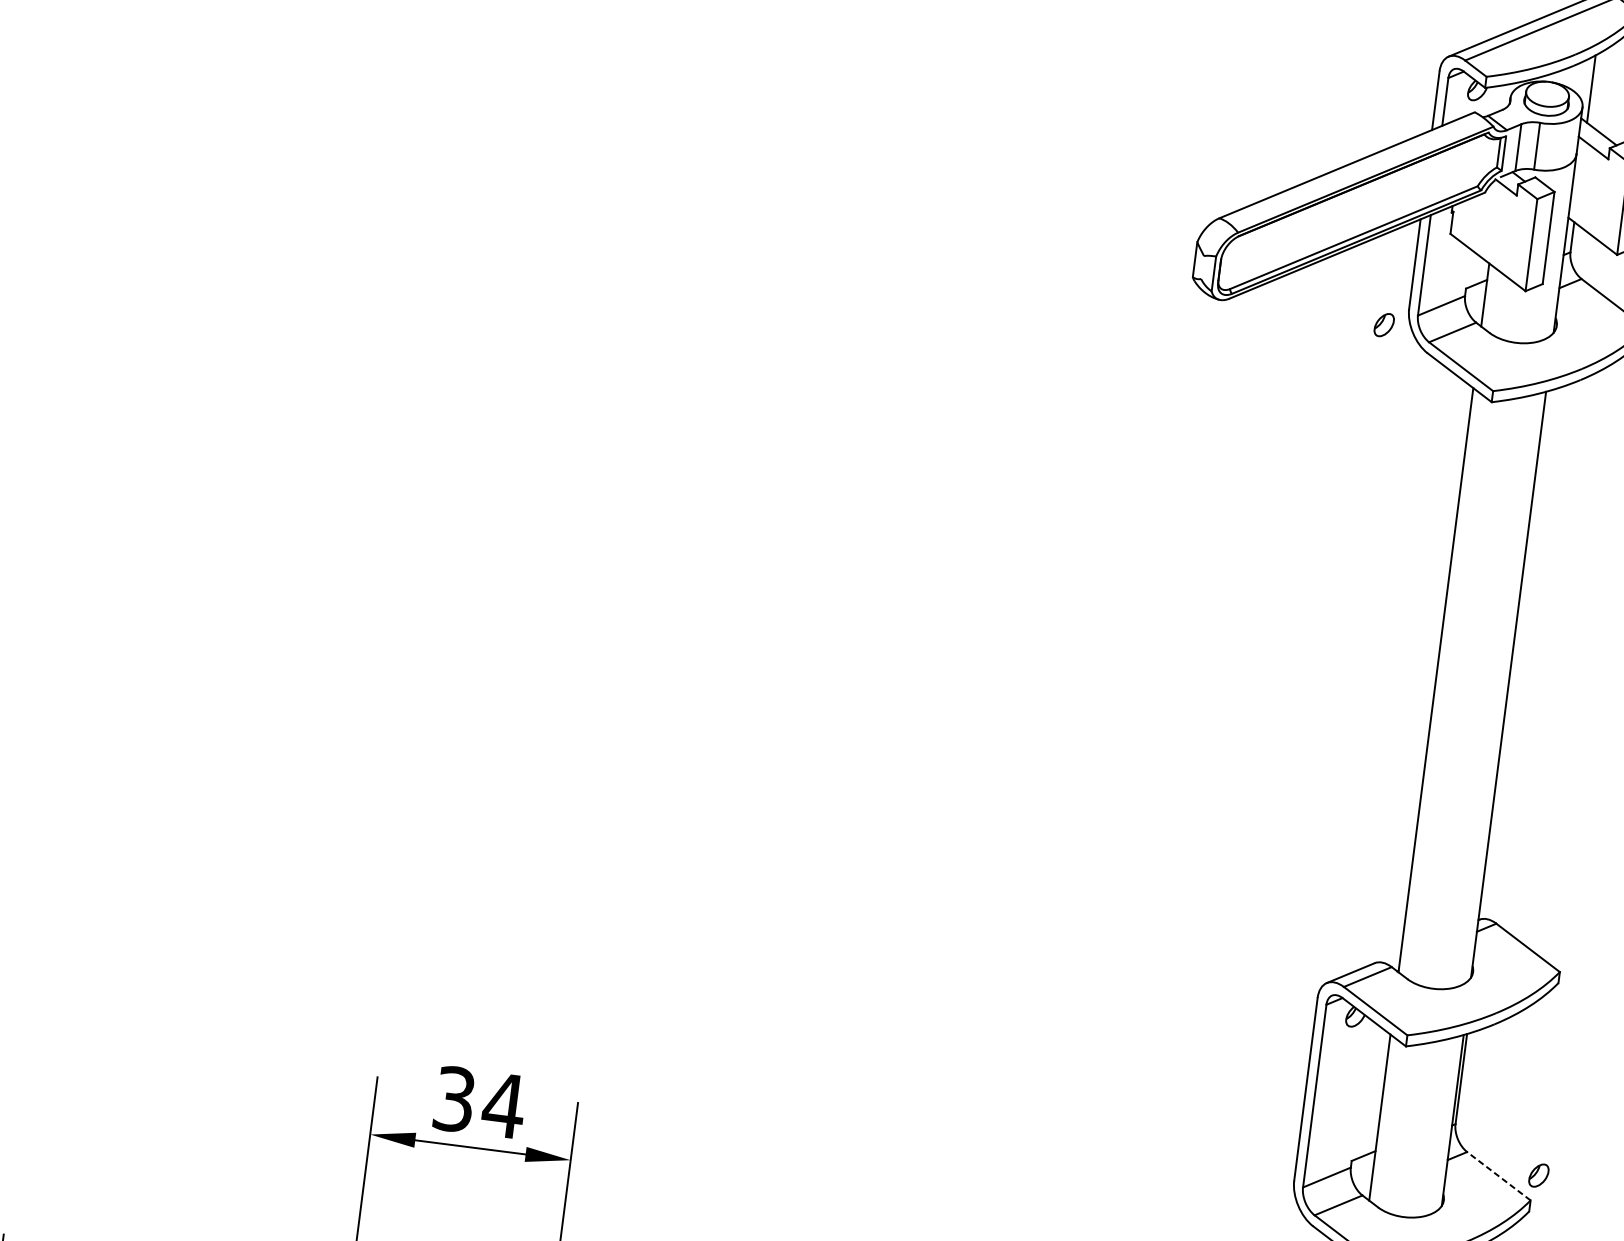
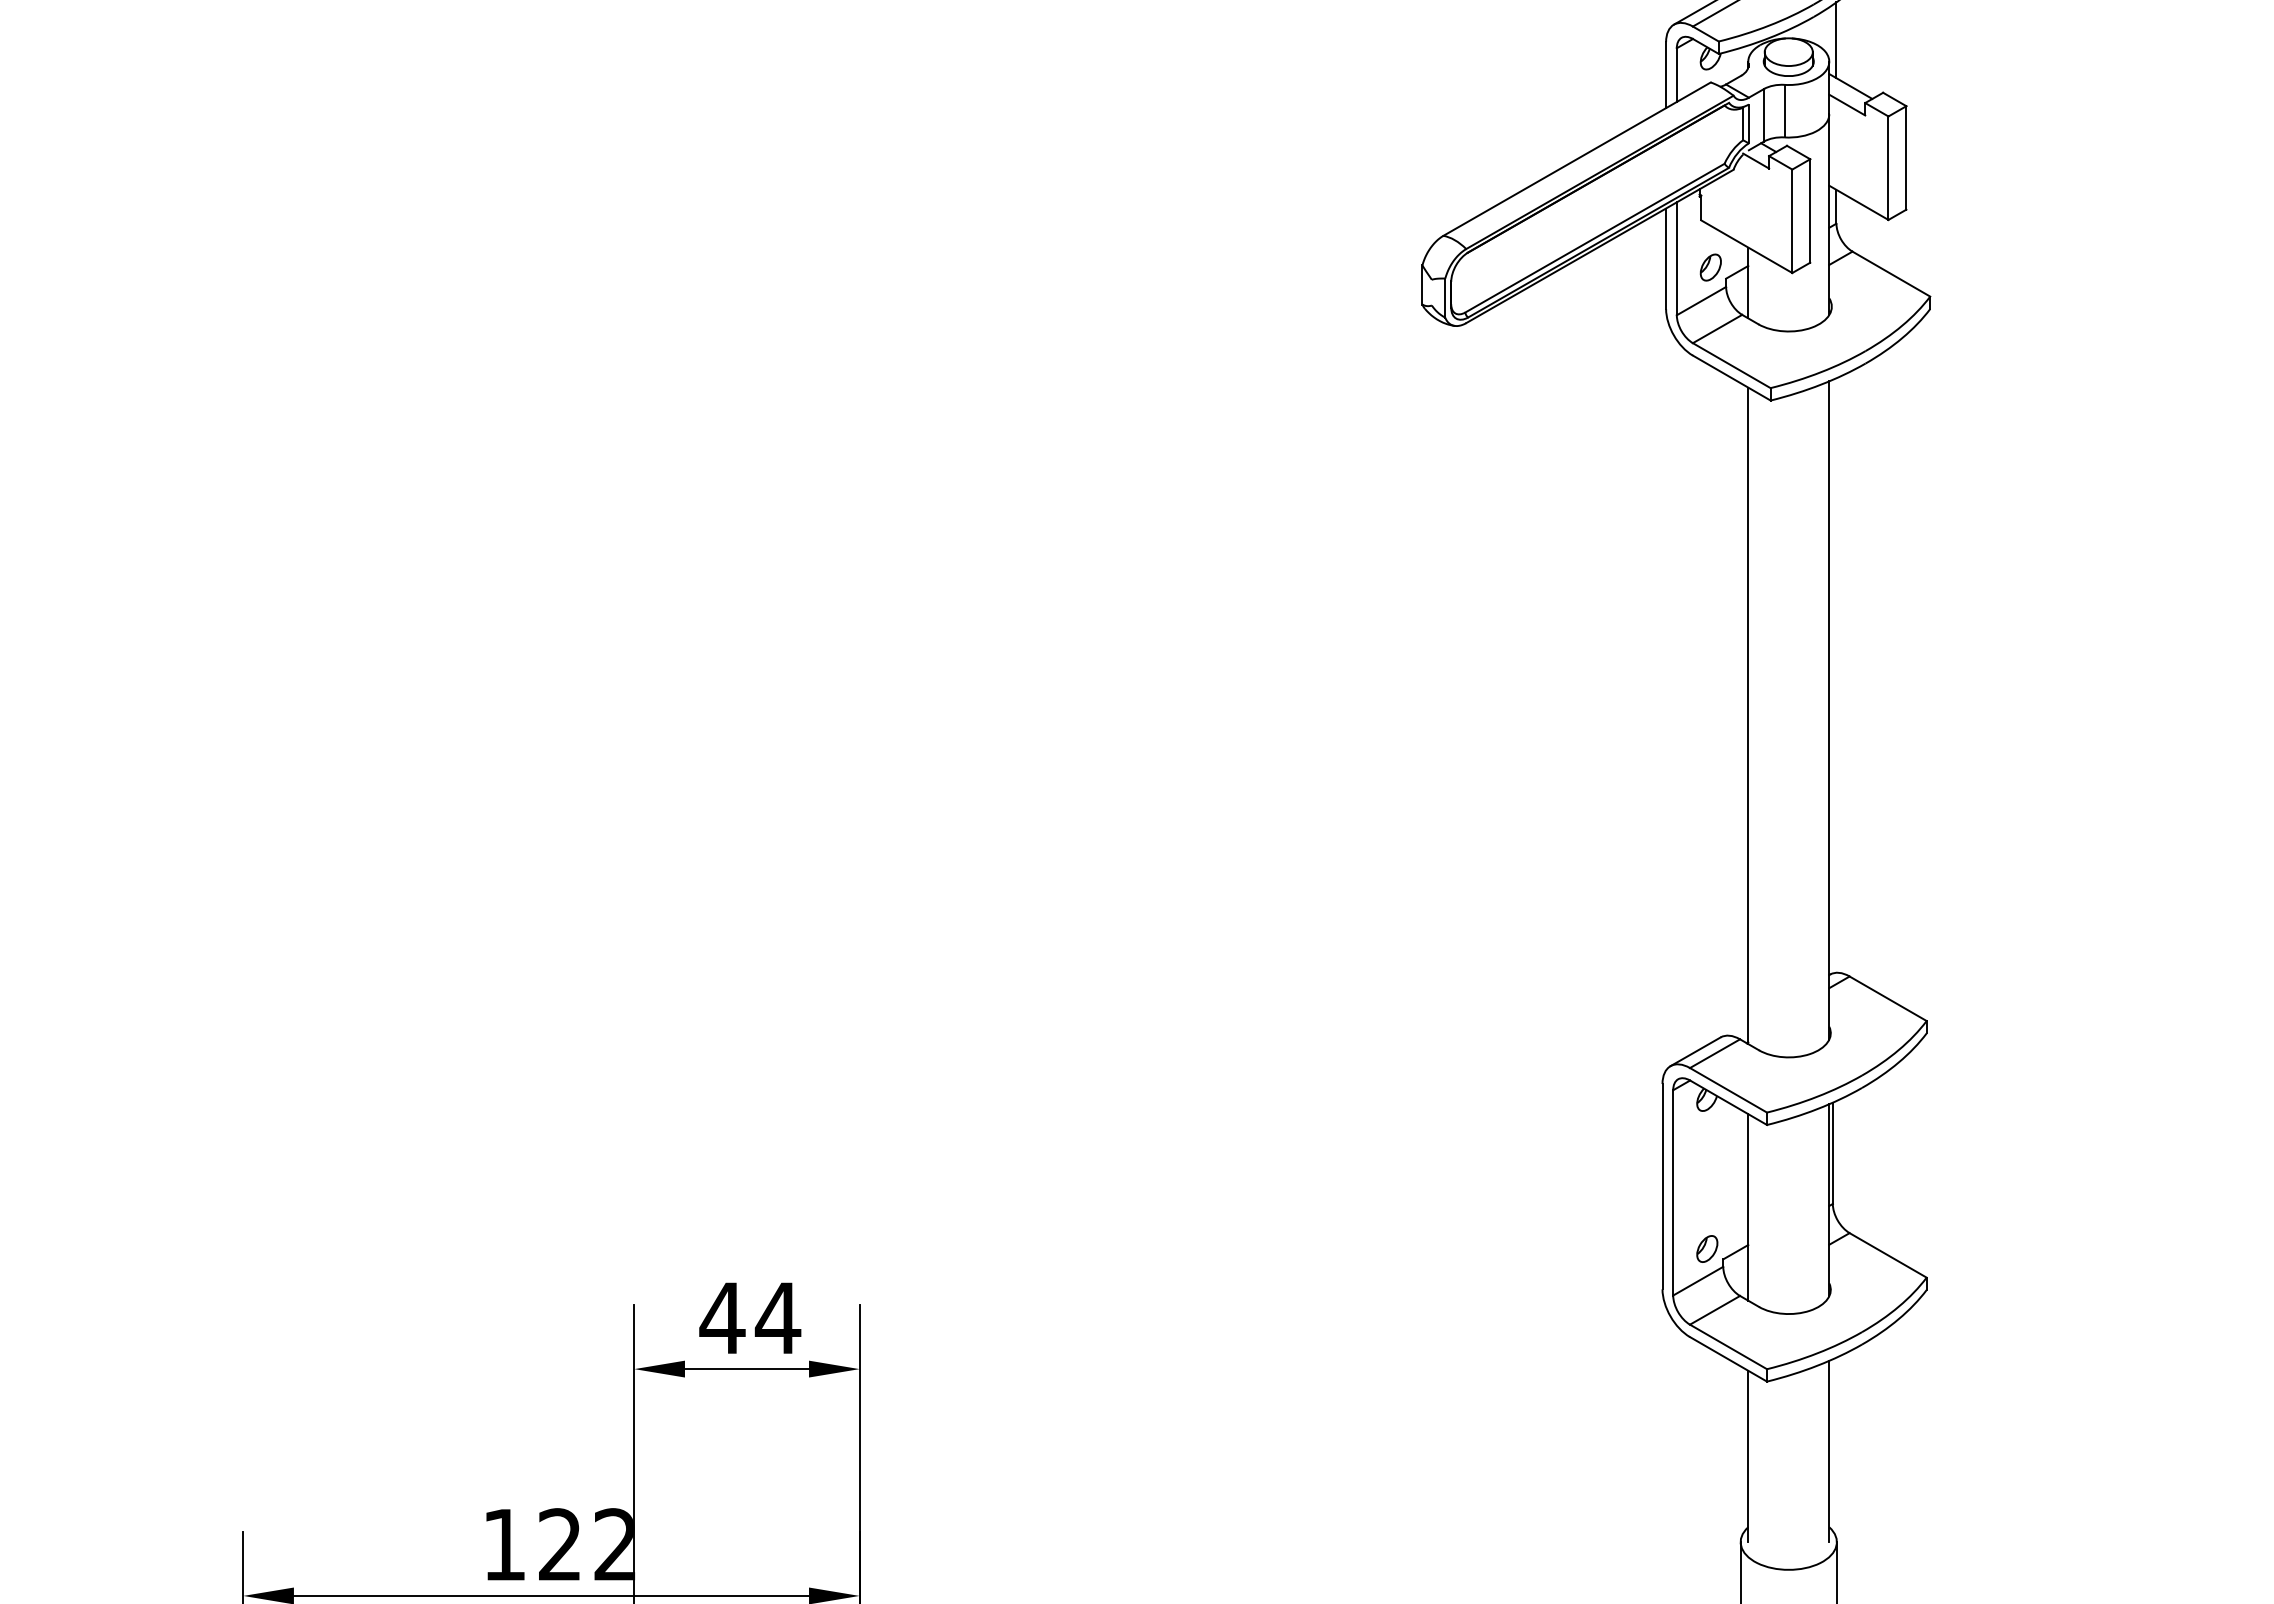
part: (1383, 325) -> (1710, 267), moved
text: (454, 1098) -> (722, 1317), 34 -> 44
part: (1539, 1175) -> (1707, 1248), moved
line: (1498, 1176) -> (1887, 1255), dashed -> solid

